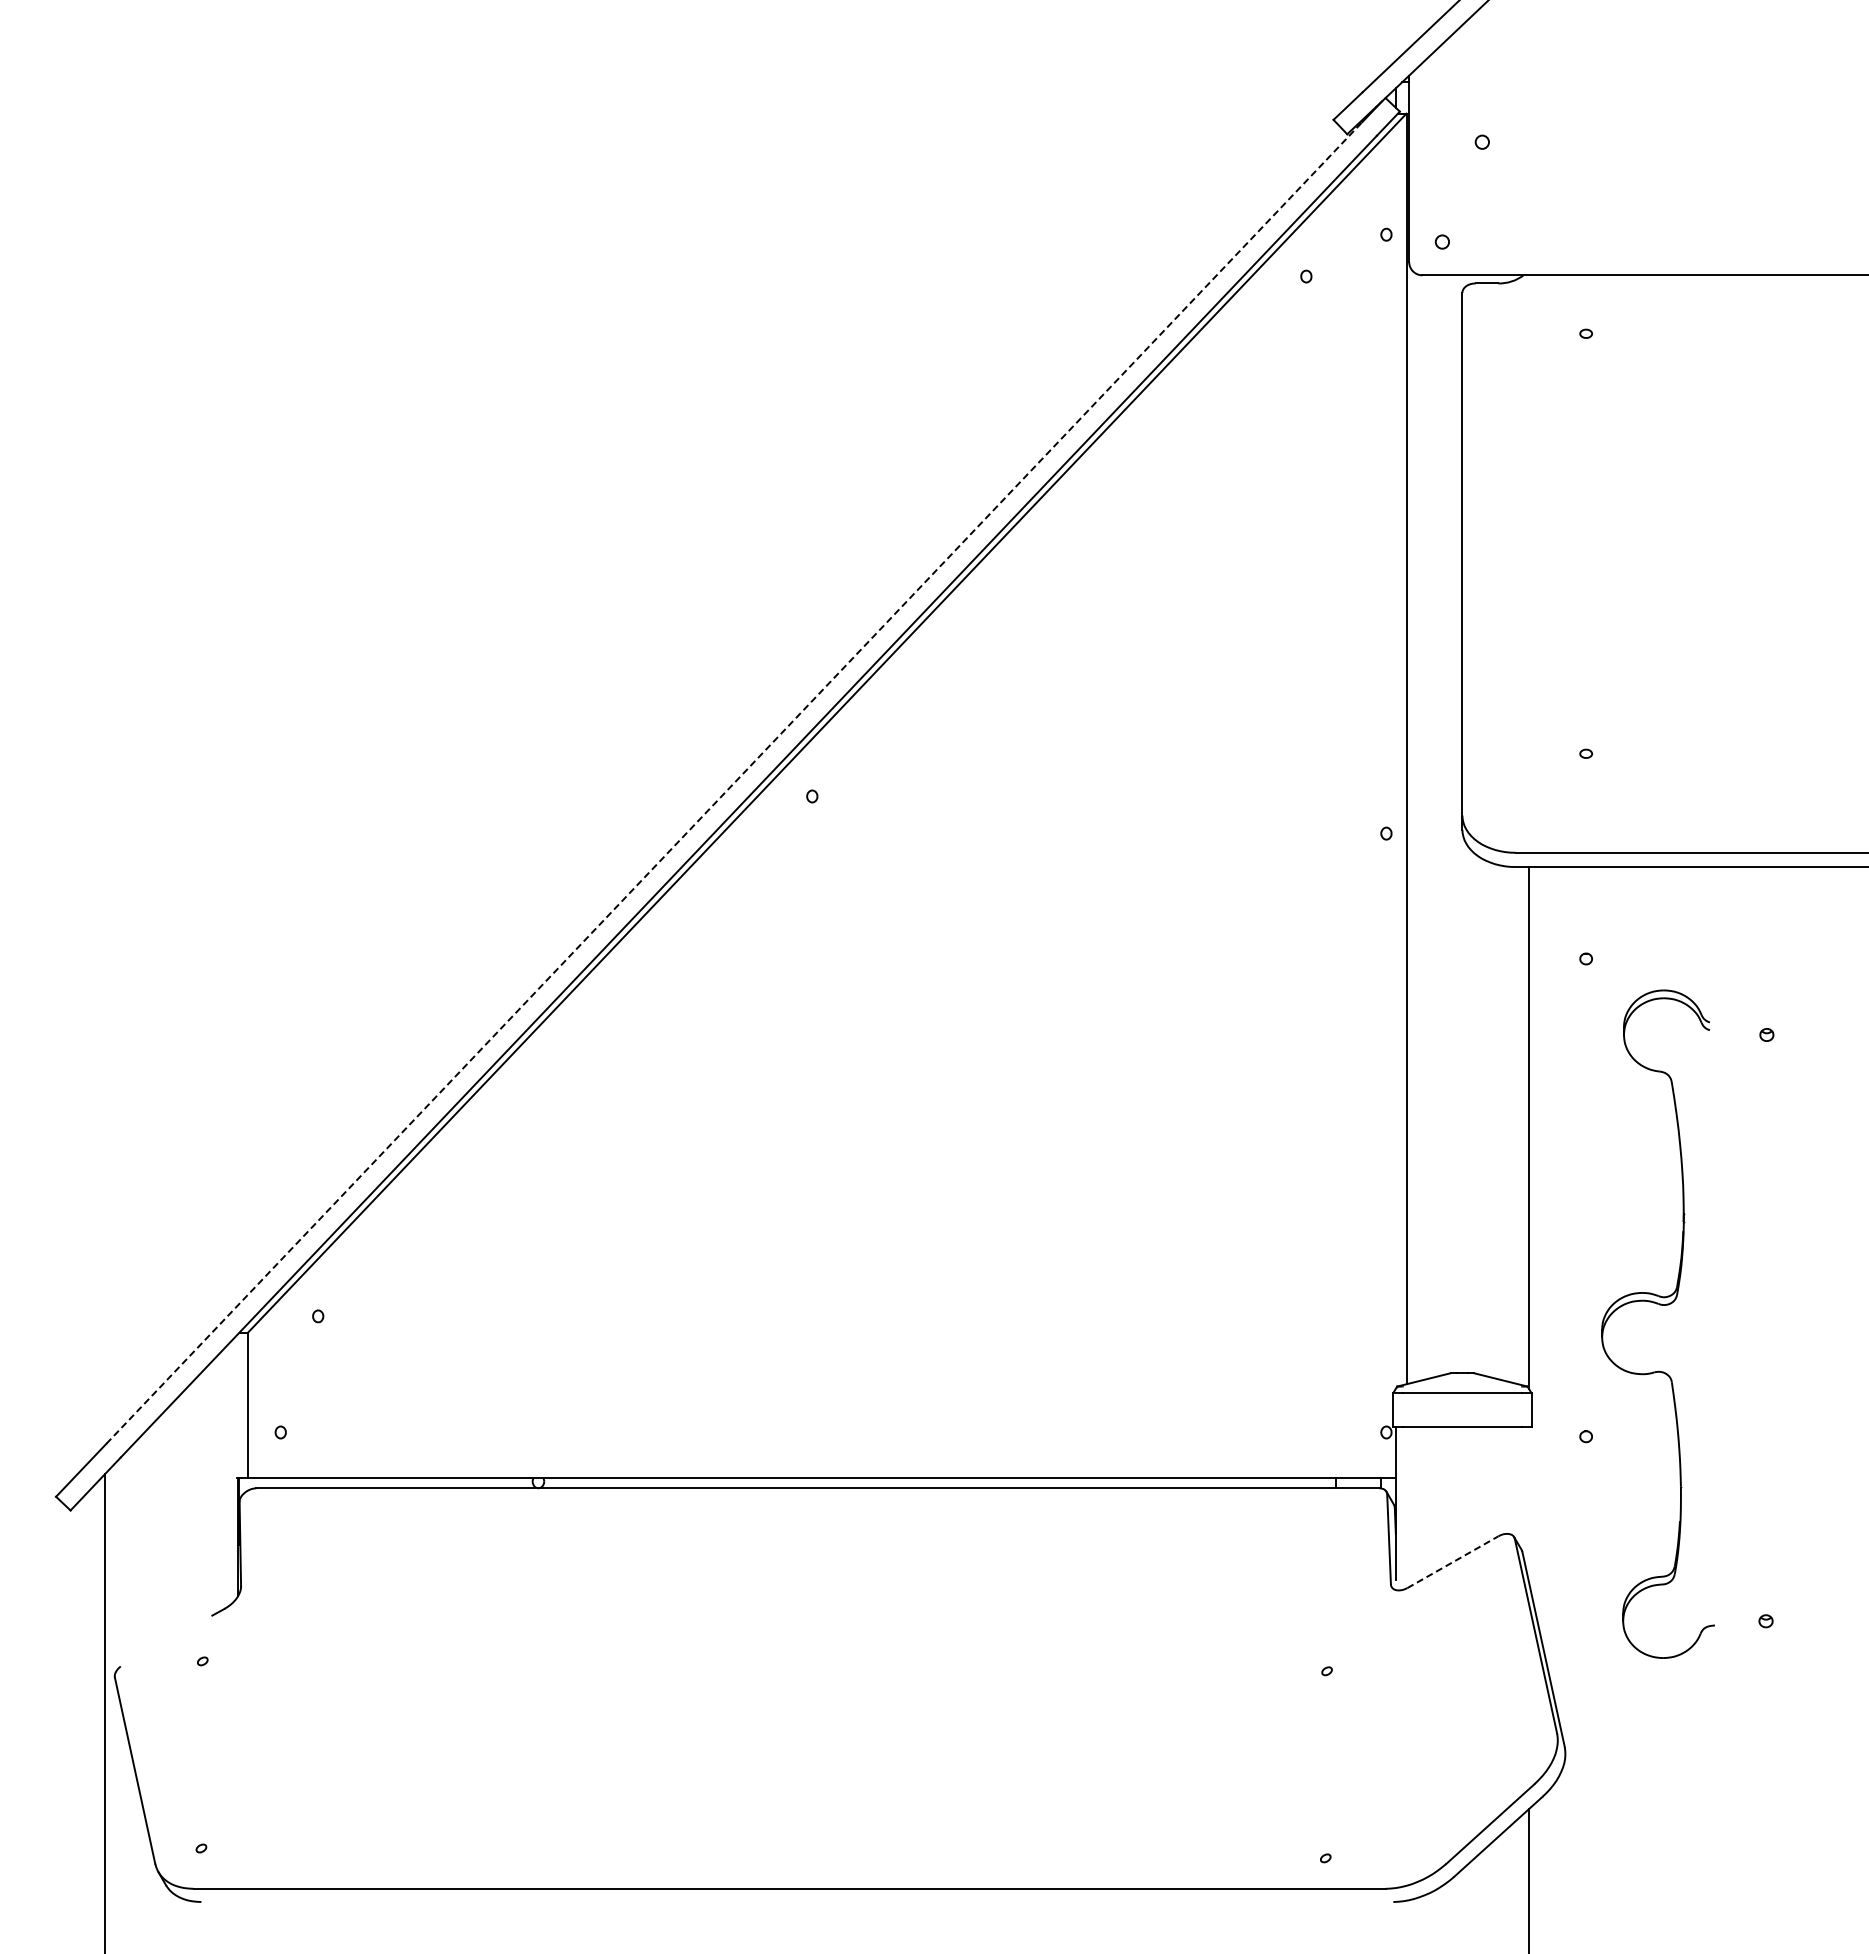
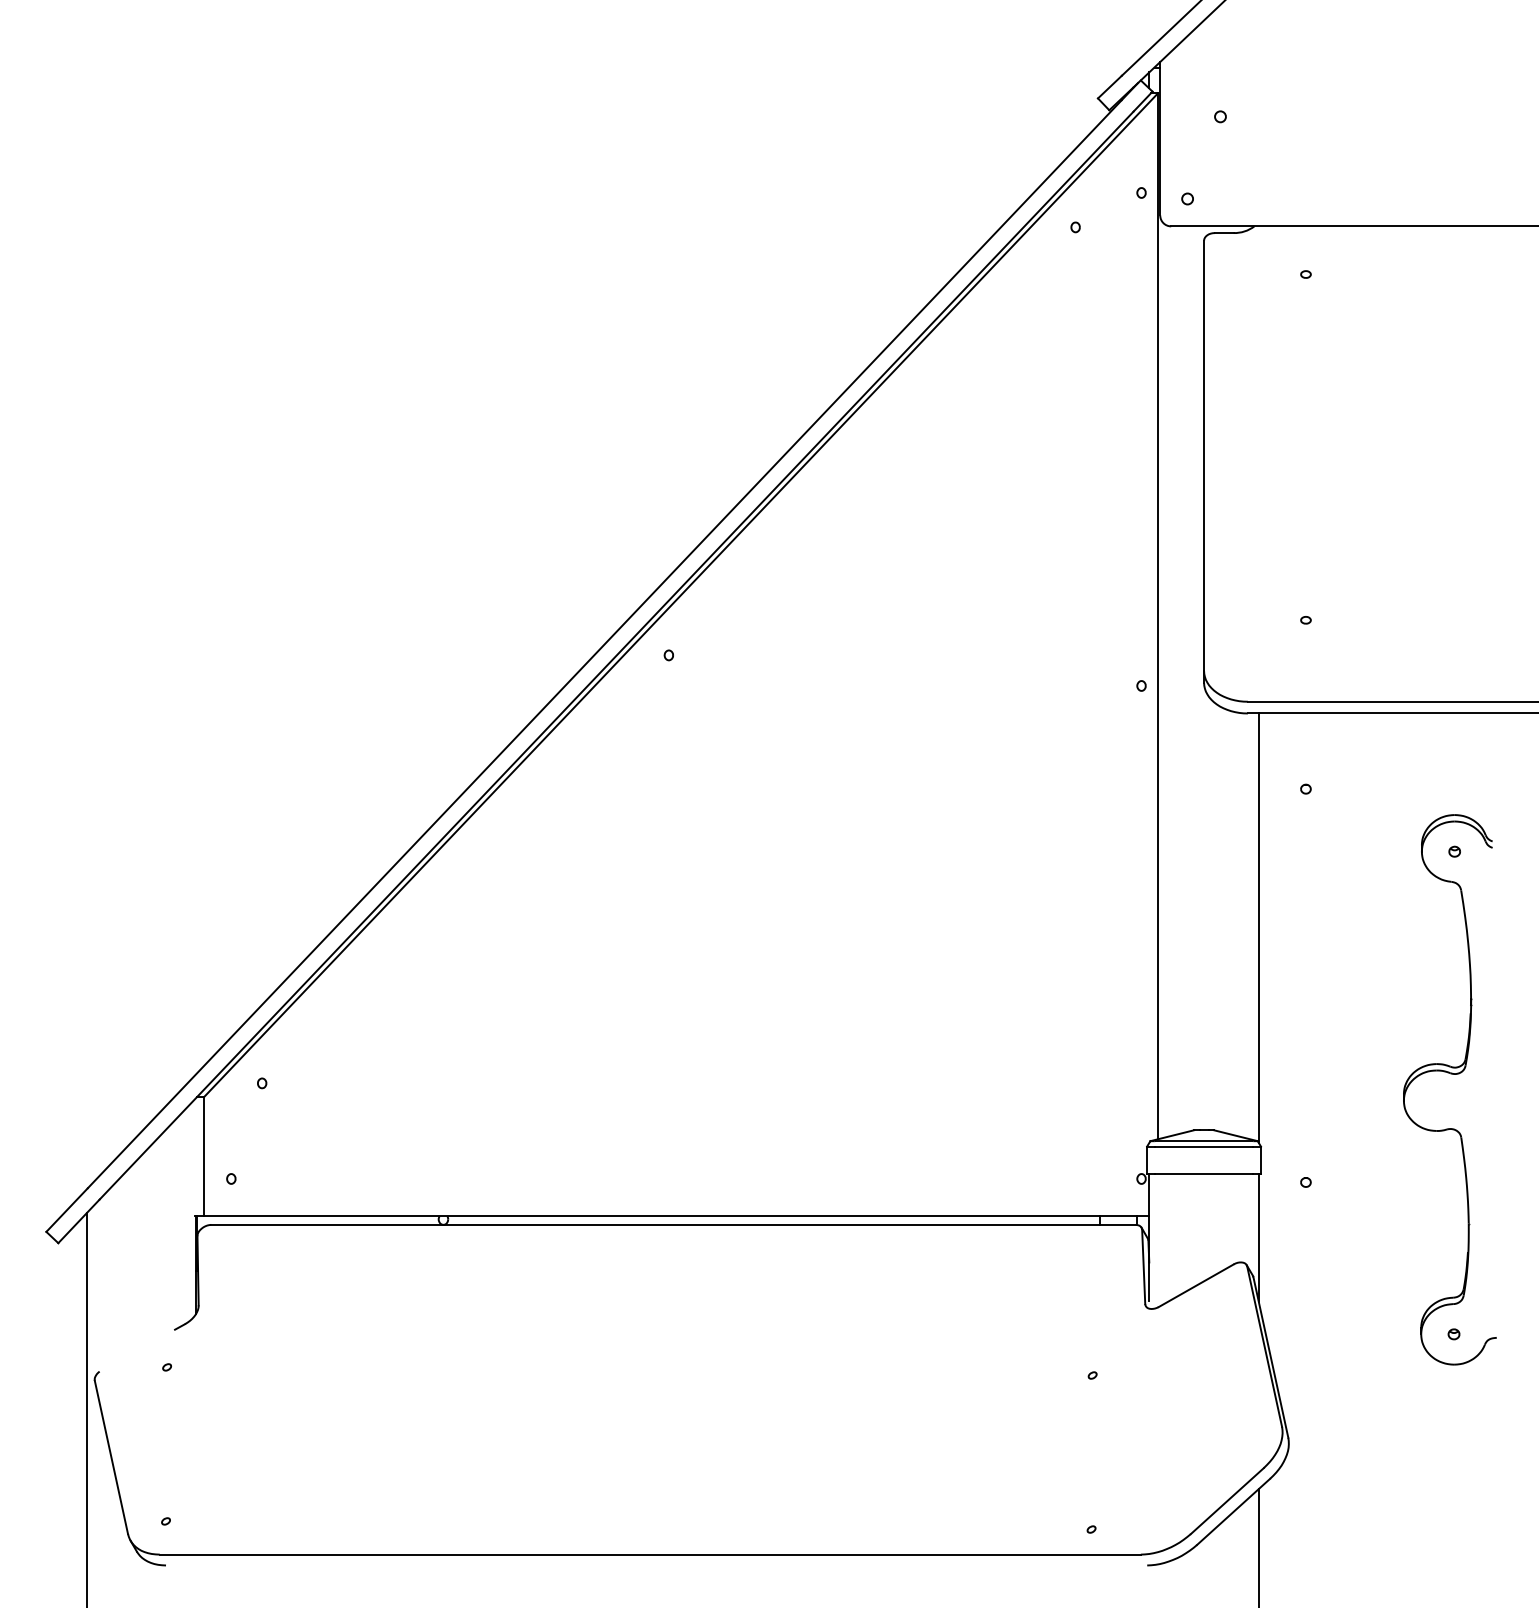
line: (734, 782) -> (604, 643), dashed -> solid
part: (1659, 1305) -> (1451, 1074), moved
line: (1462, 1386) -> (1204, 1141), added
line: (1528, 1503) -> (1258, 1237), added
line: (1453, 1561) -> (1196, 1285), dashed -> solid

